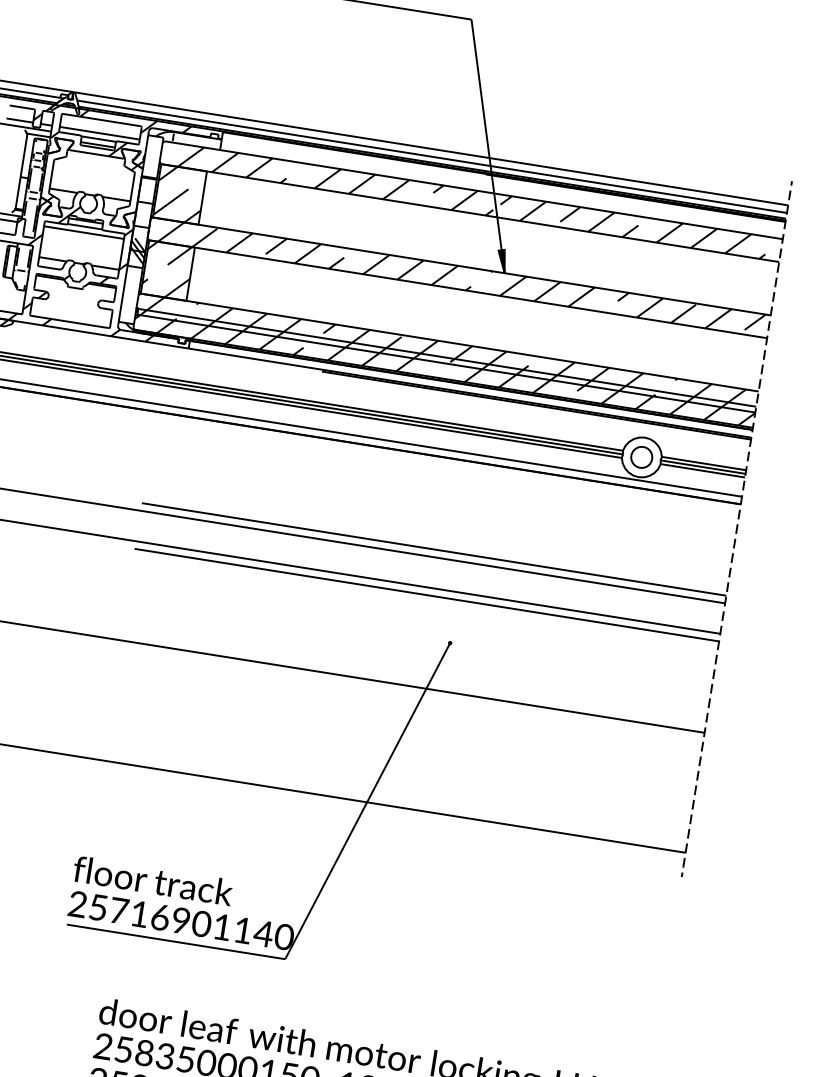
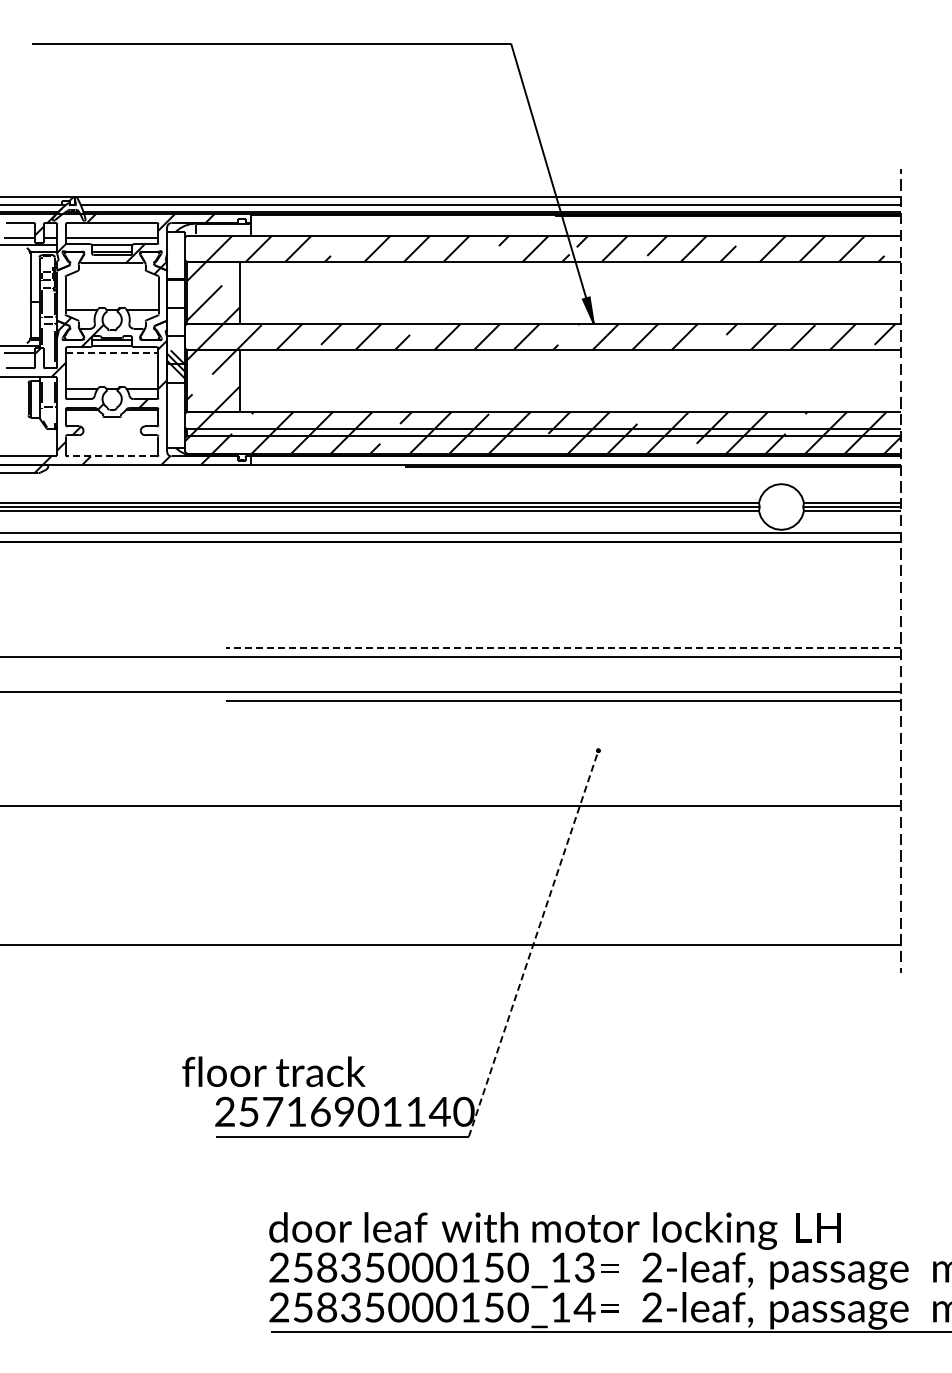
line: (84, 233) -> (112, 353), solid -> dashed
line: (70, 322) -> (112, 456), solid -> dashed
circle: (641, 456) -> (781, 506), removed
line: (434, 549) -> (563, 647), solid -> dashed
line: (367, 800) -> (533, 943), solid -> dashed
text: (152, 880) -> (273, 1071), moved

